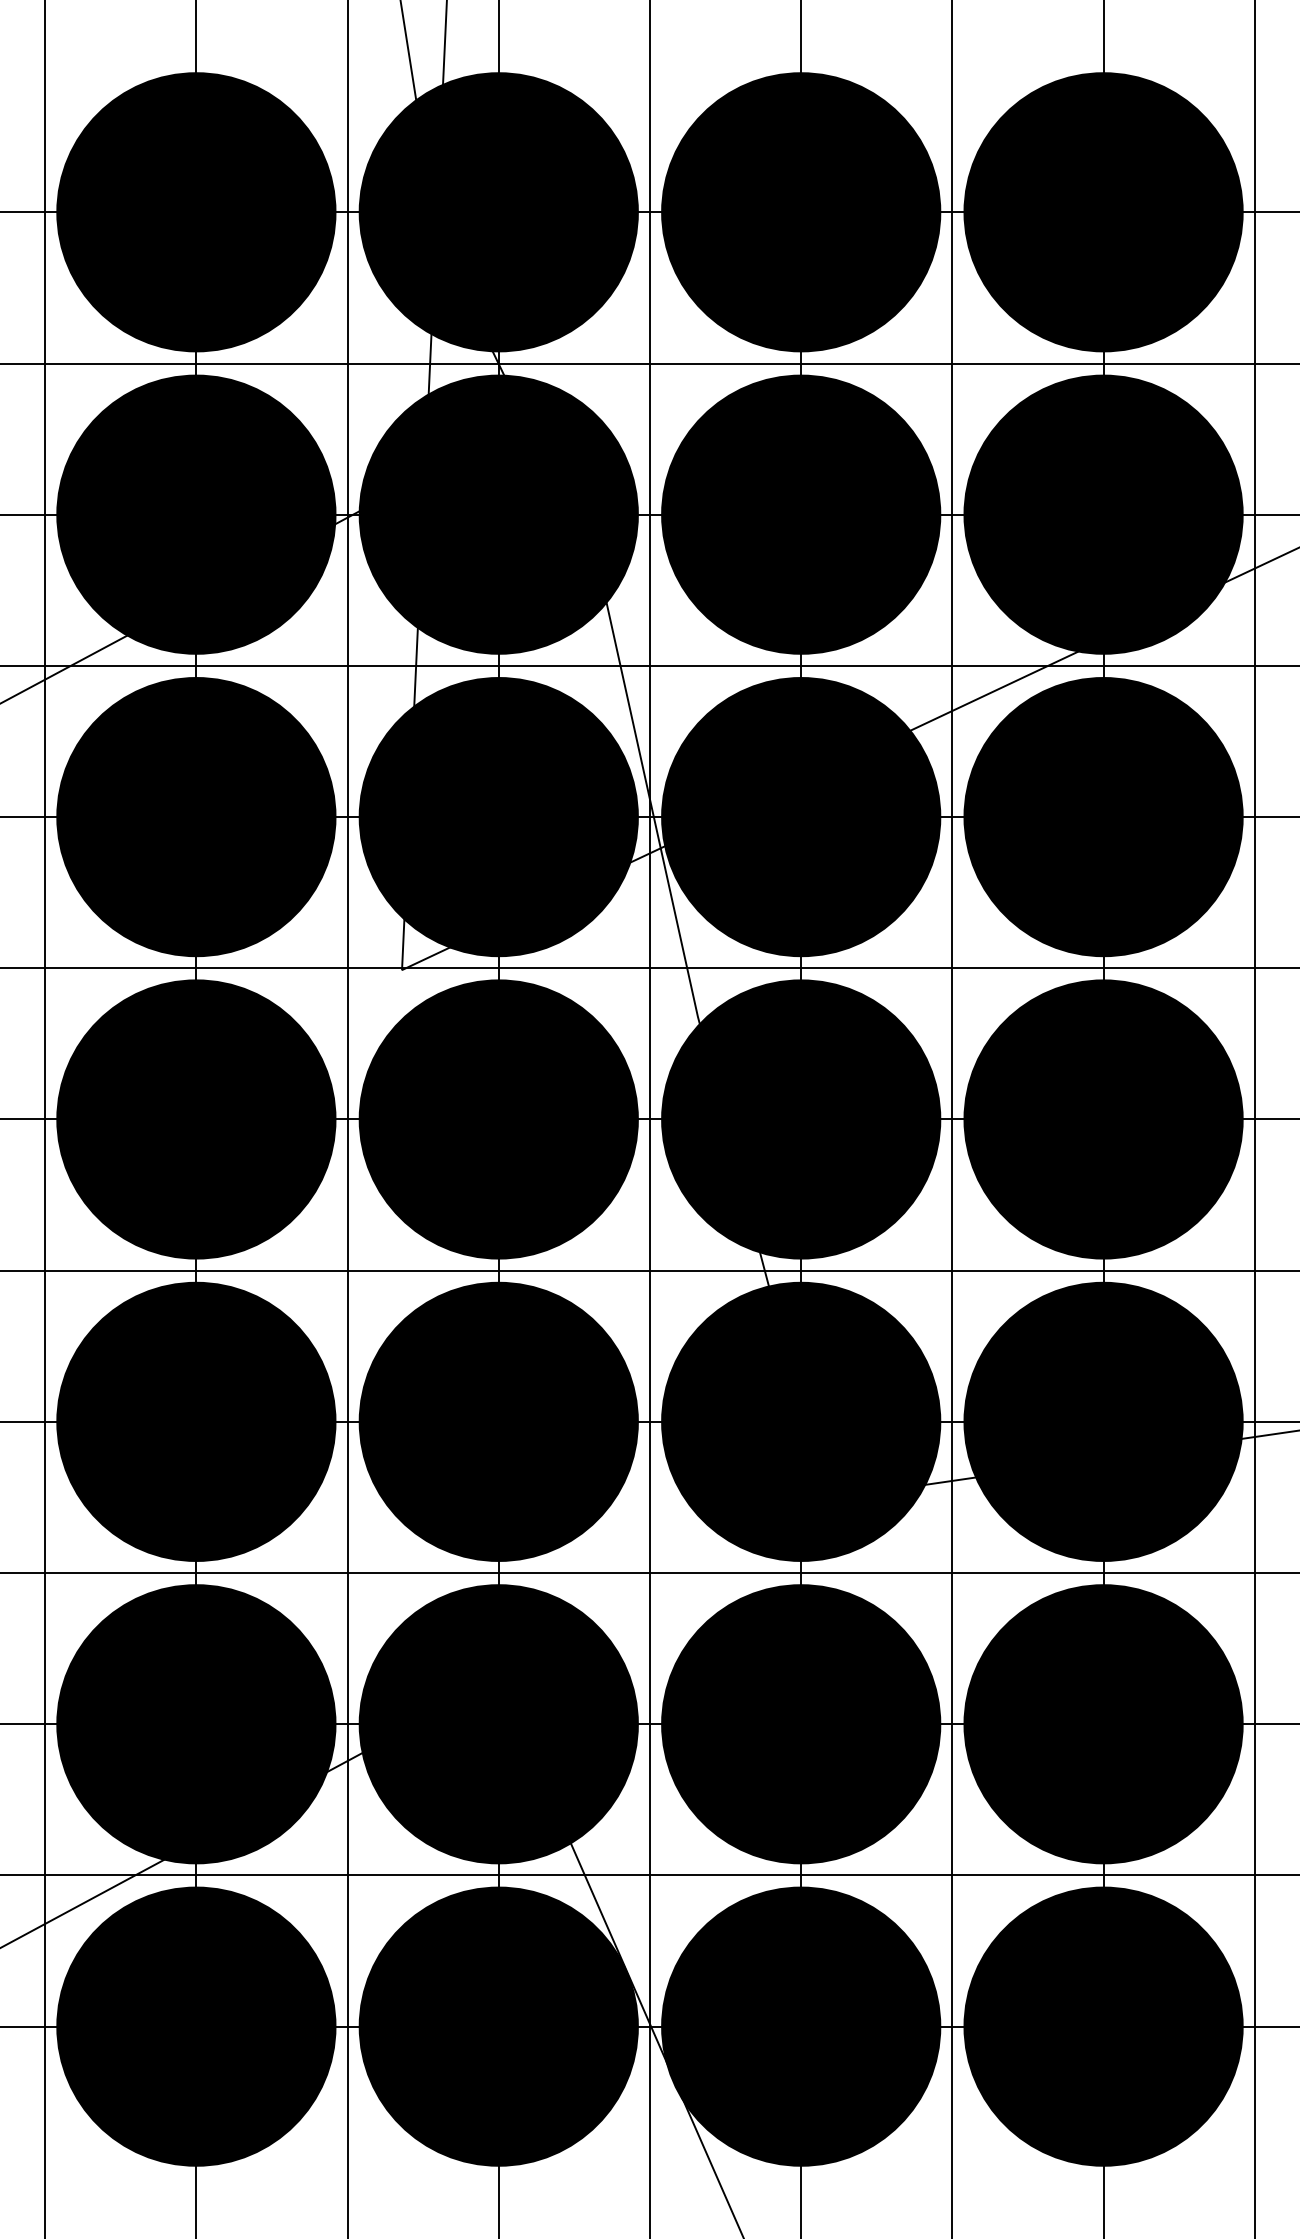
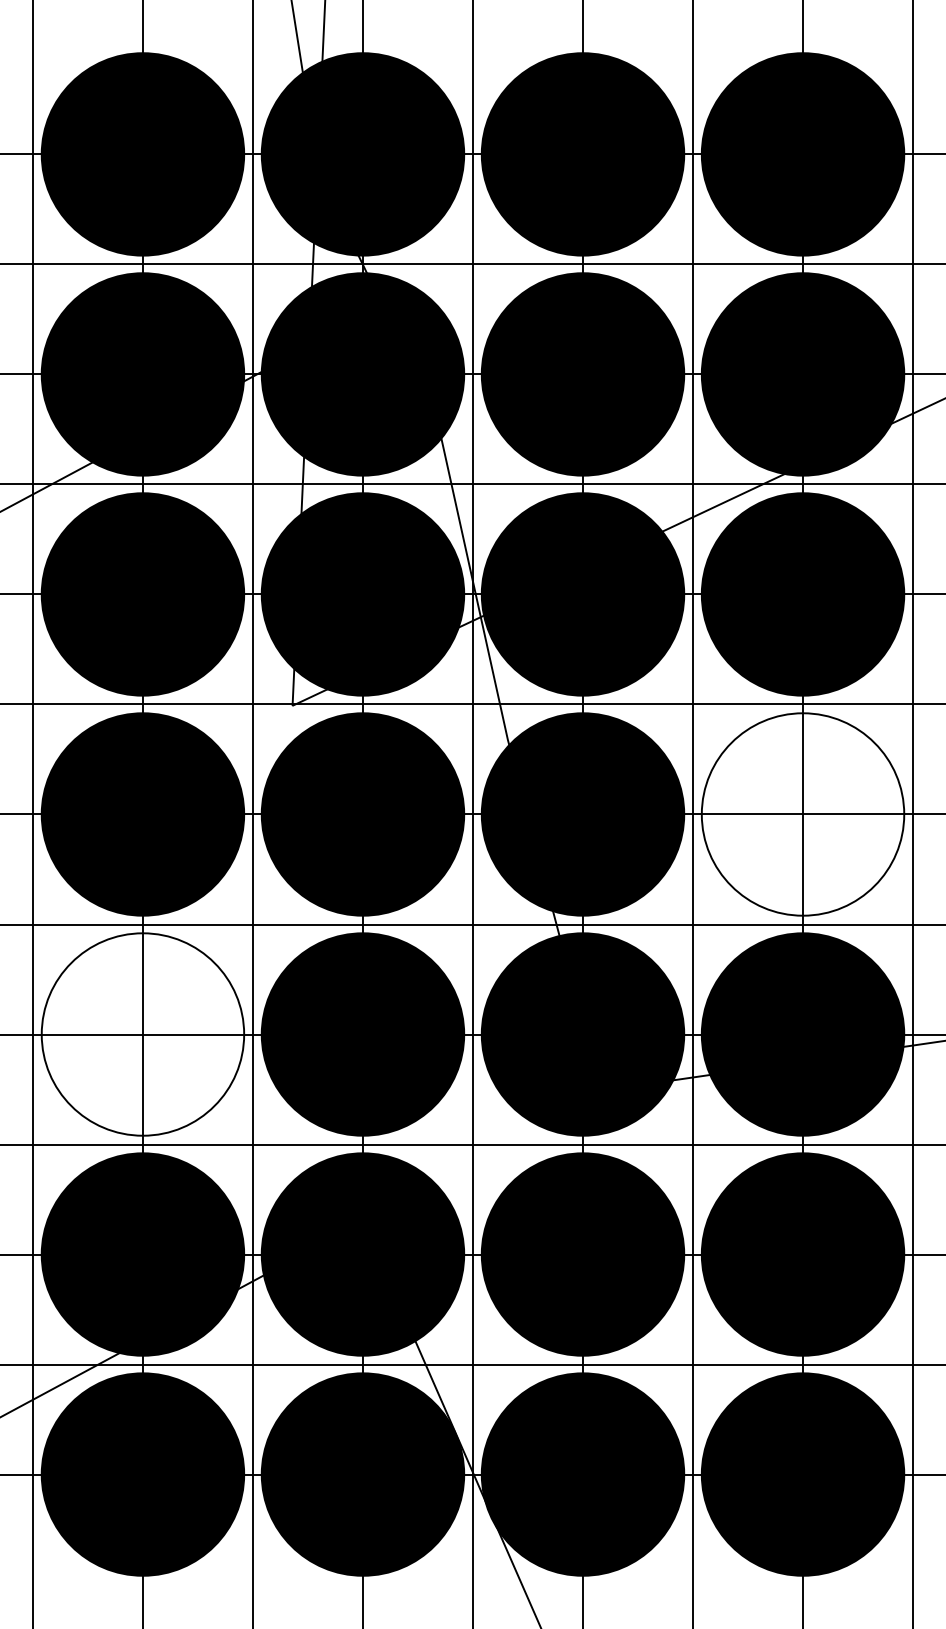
fill: (1103, 1119) -> (802, 814), removed
fill: (196, 1421) -> (143, 1034), removed

